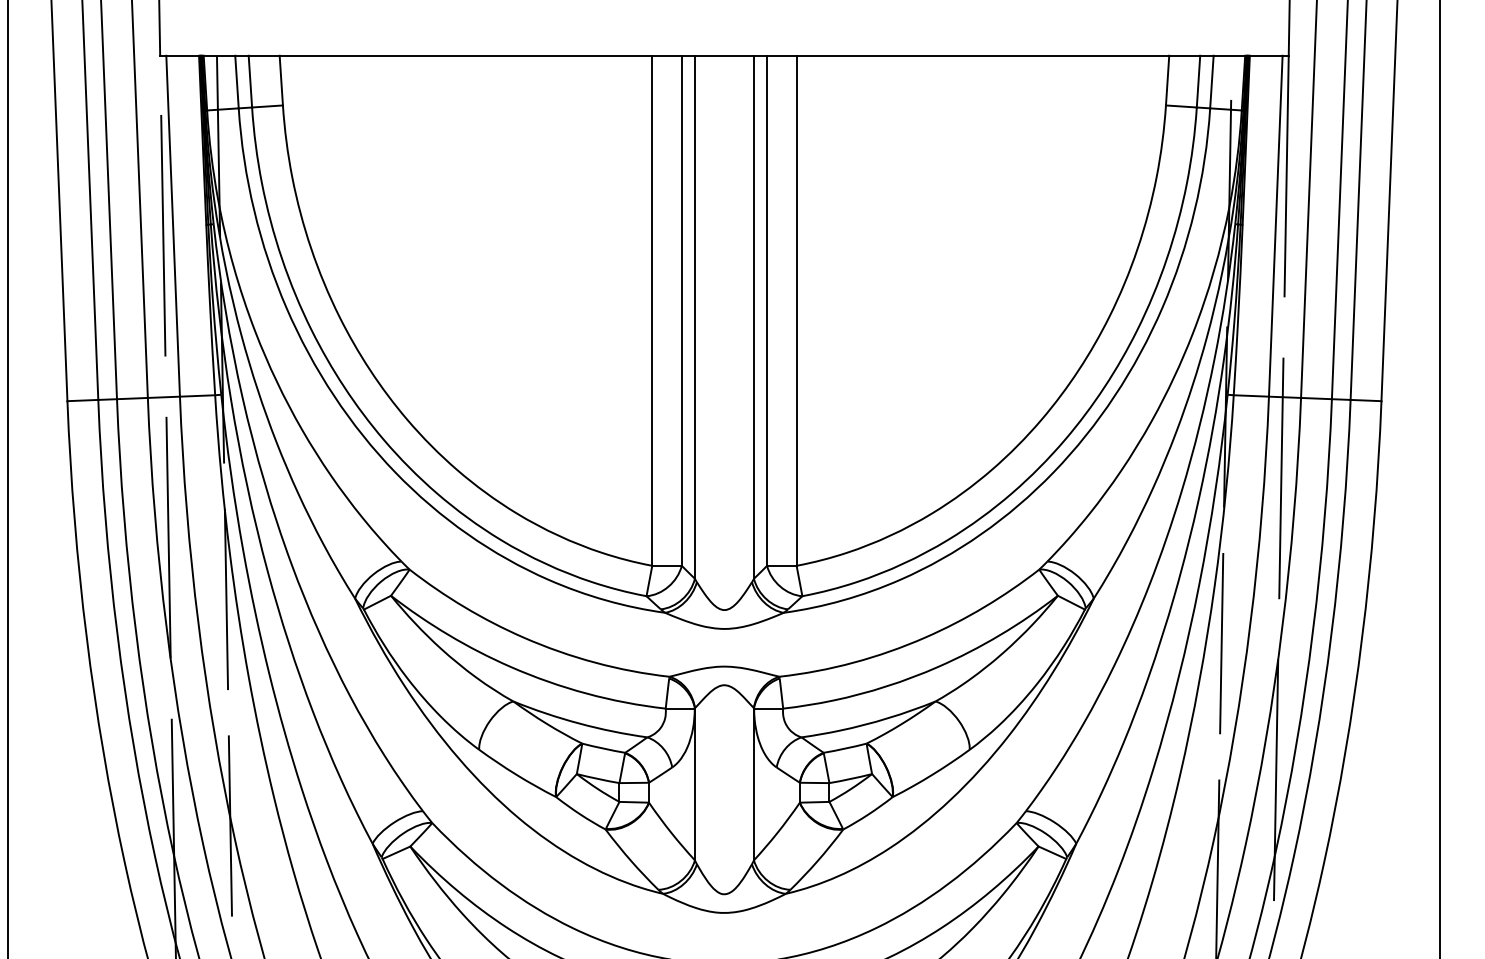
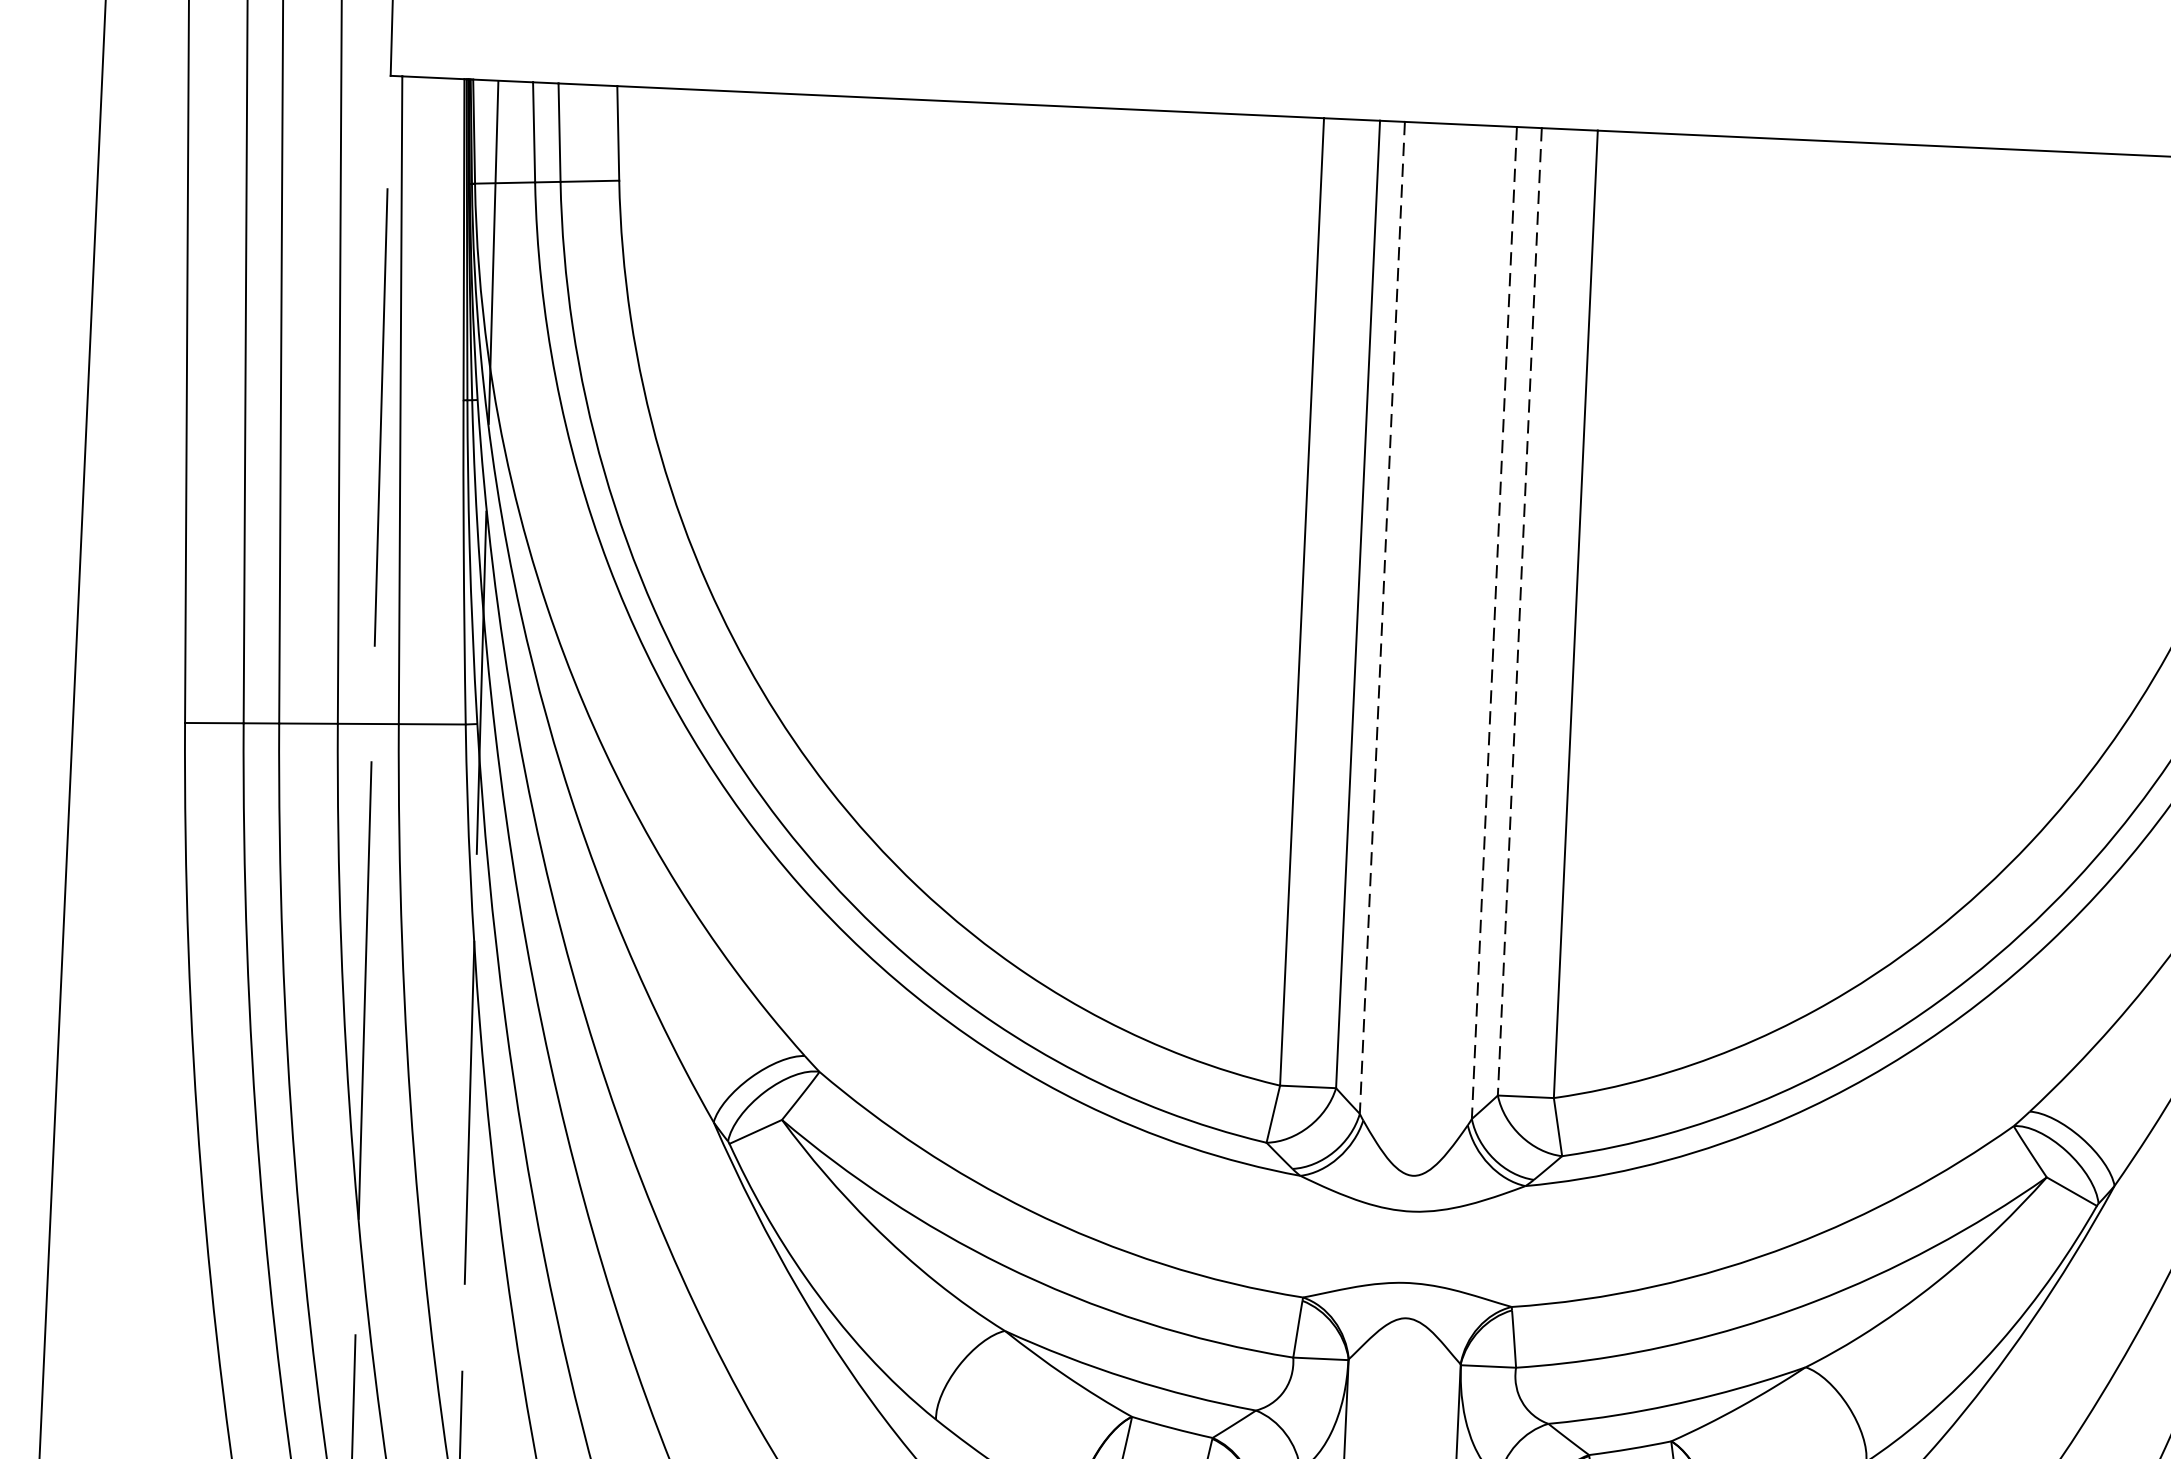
line: (767, 311) -> (1520, 613), solid -> dashed
line: (694, 317) -> (1381, 618), solid -> dashed
line: (753, 317) -> (1493, 623), solid -> dashed

